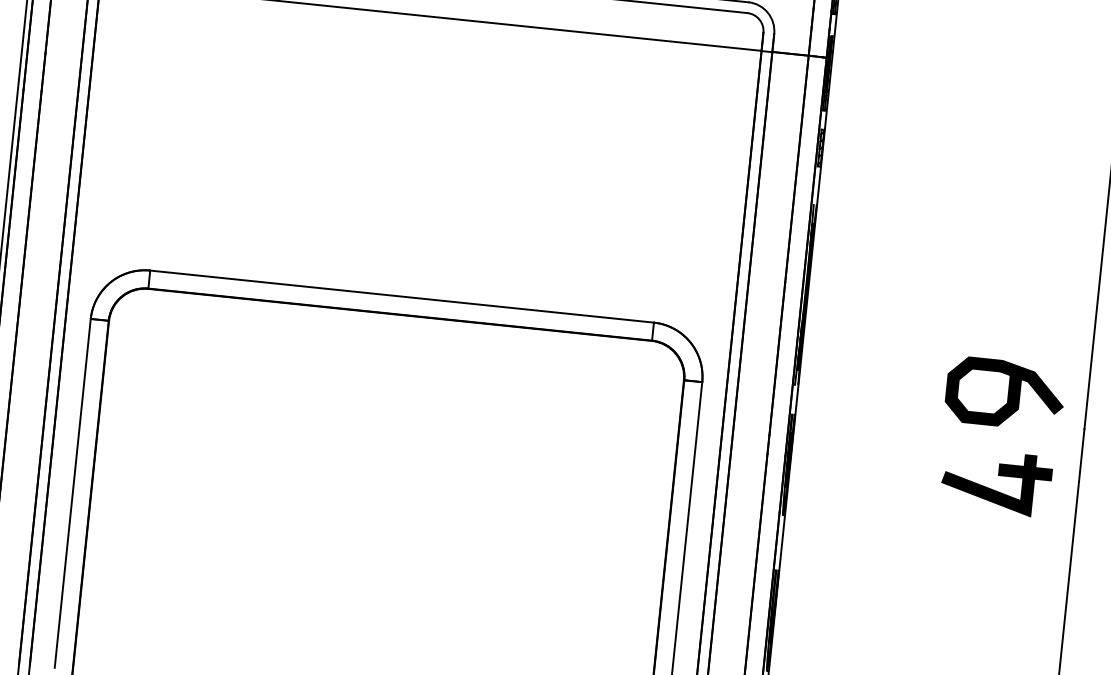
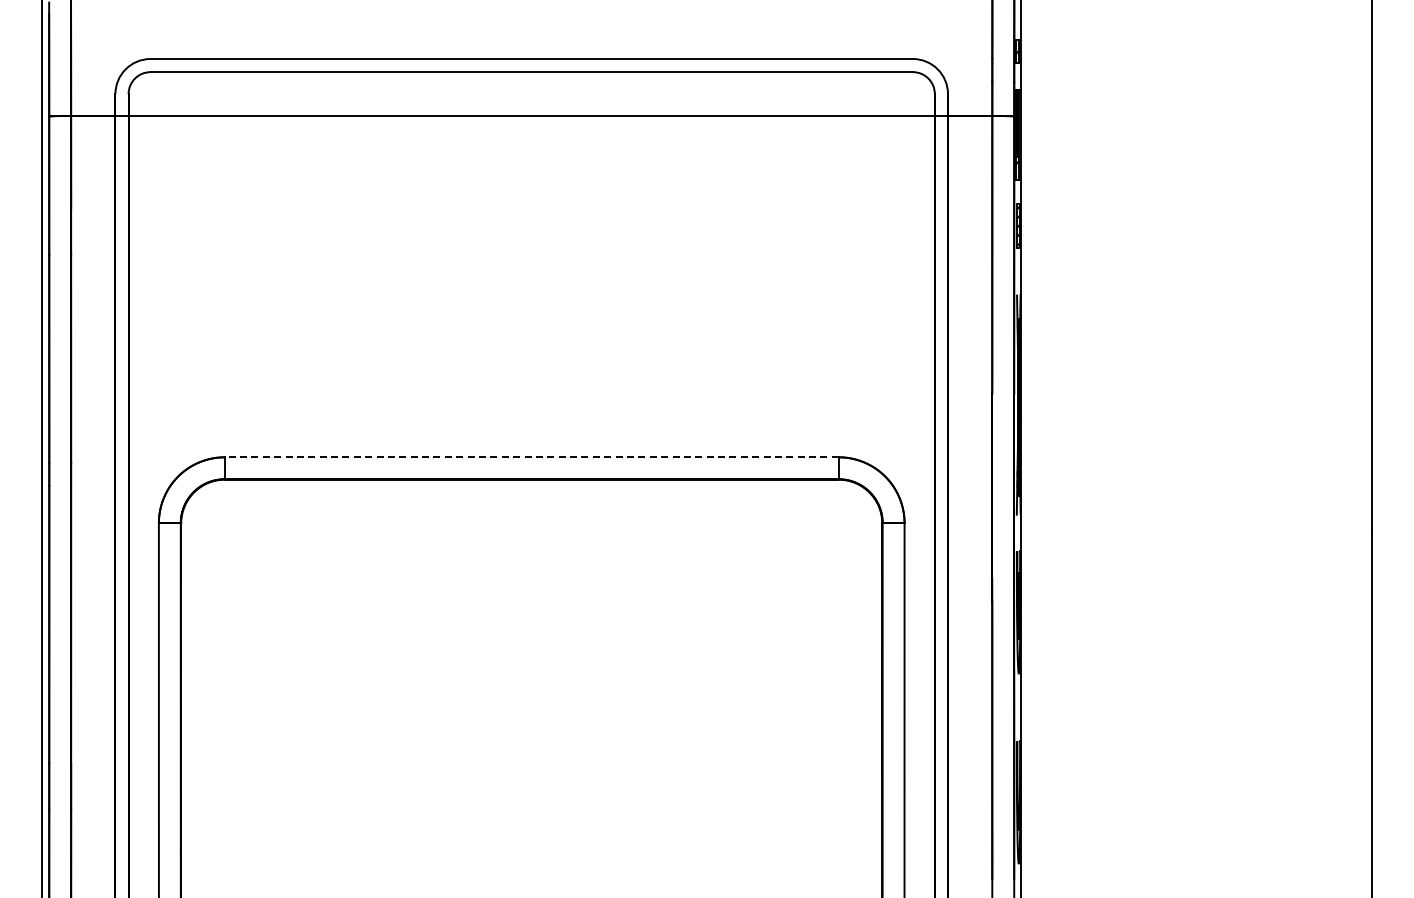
line: (401, 296) -> (531, 457), solid -> dashed
curve: (1007, 393) -> (1274, 498), removed
part: (992, 488) -> (1267, 615), removed

